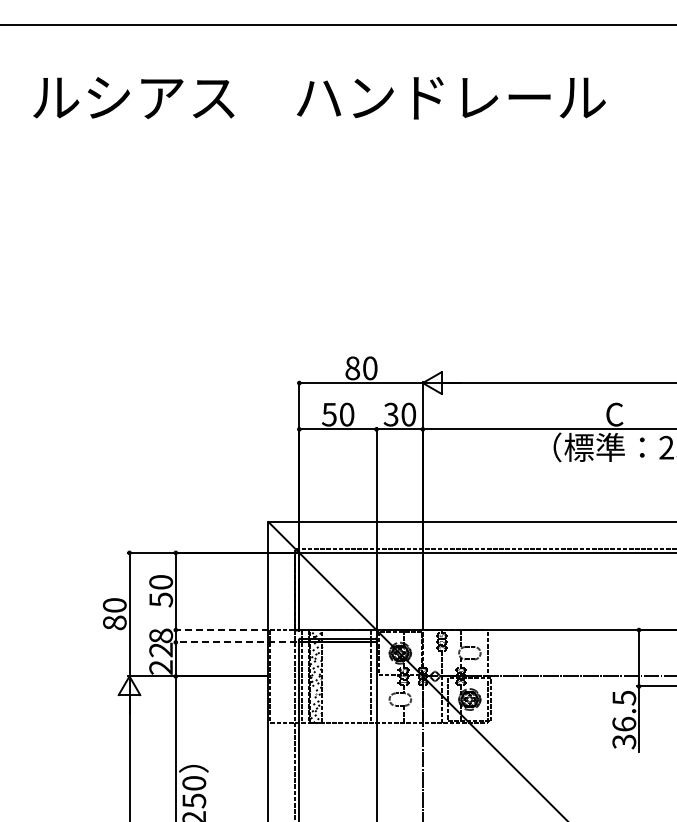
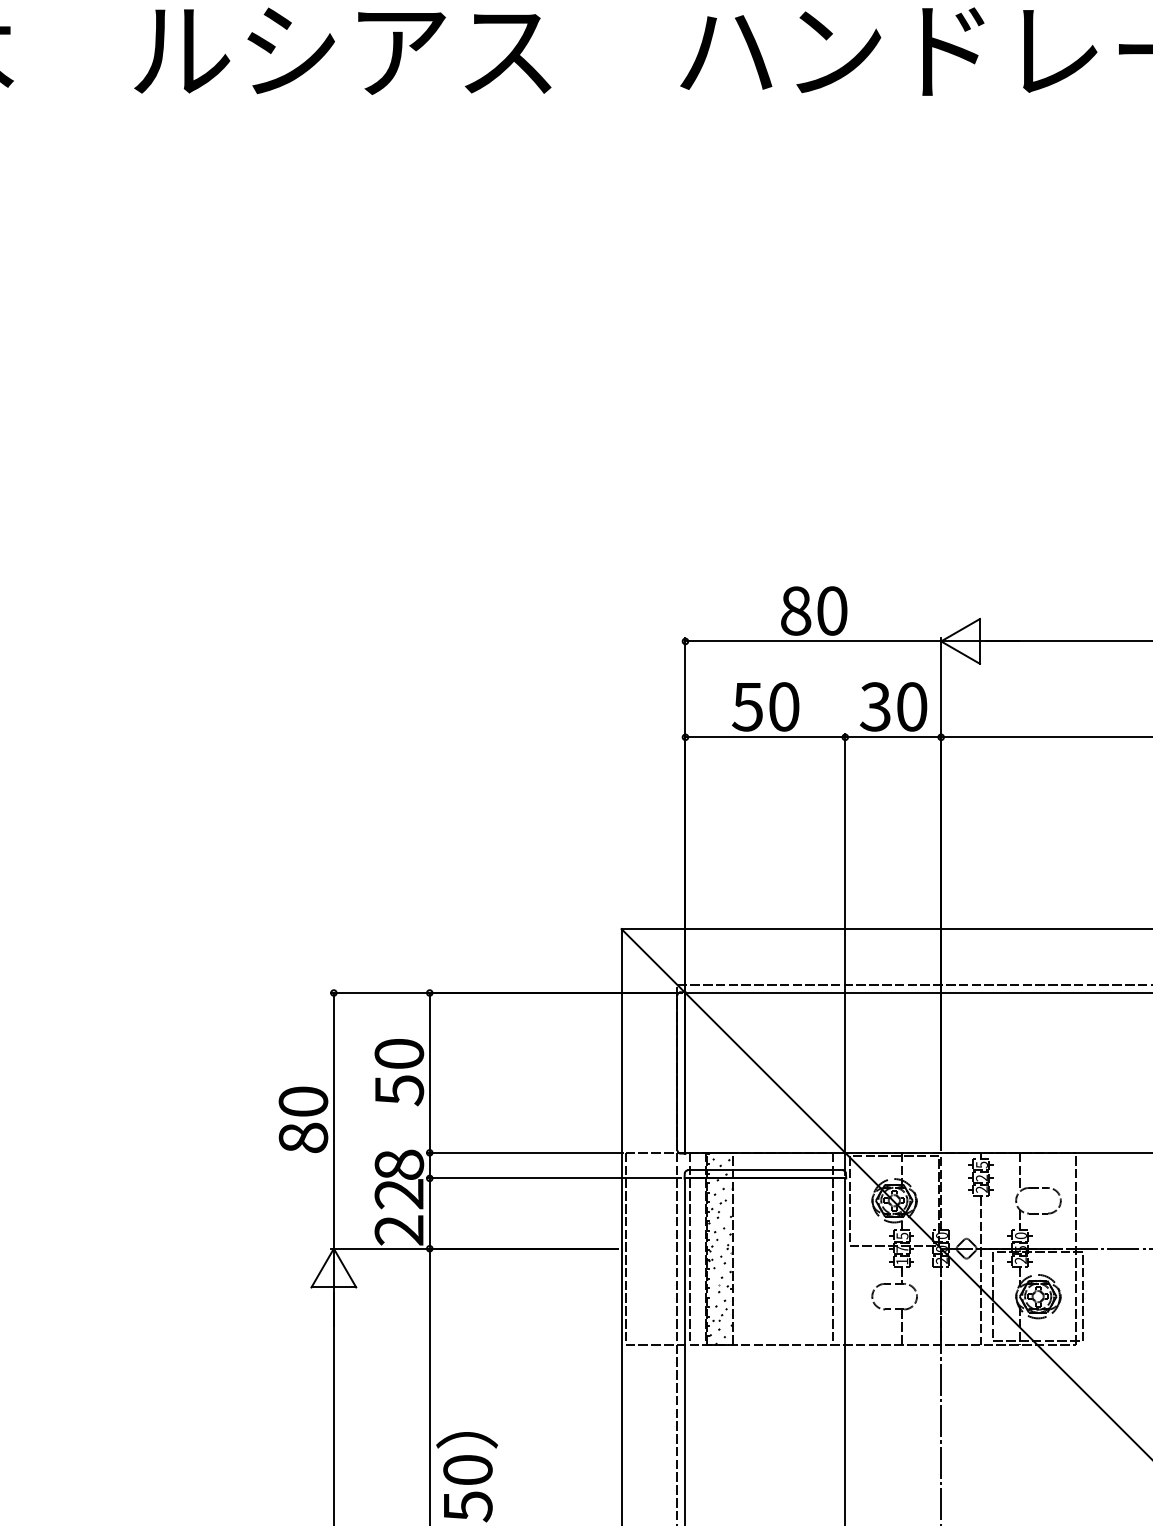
line: (221, 630) -> (524, 1153), dashed -> solid
line: (235, 642) -> (553, 1178), dashed -> solid

